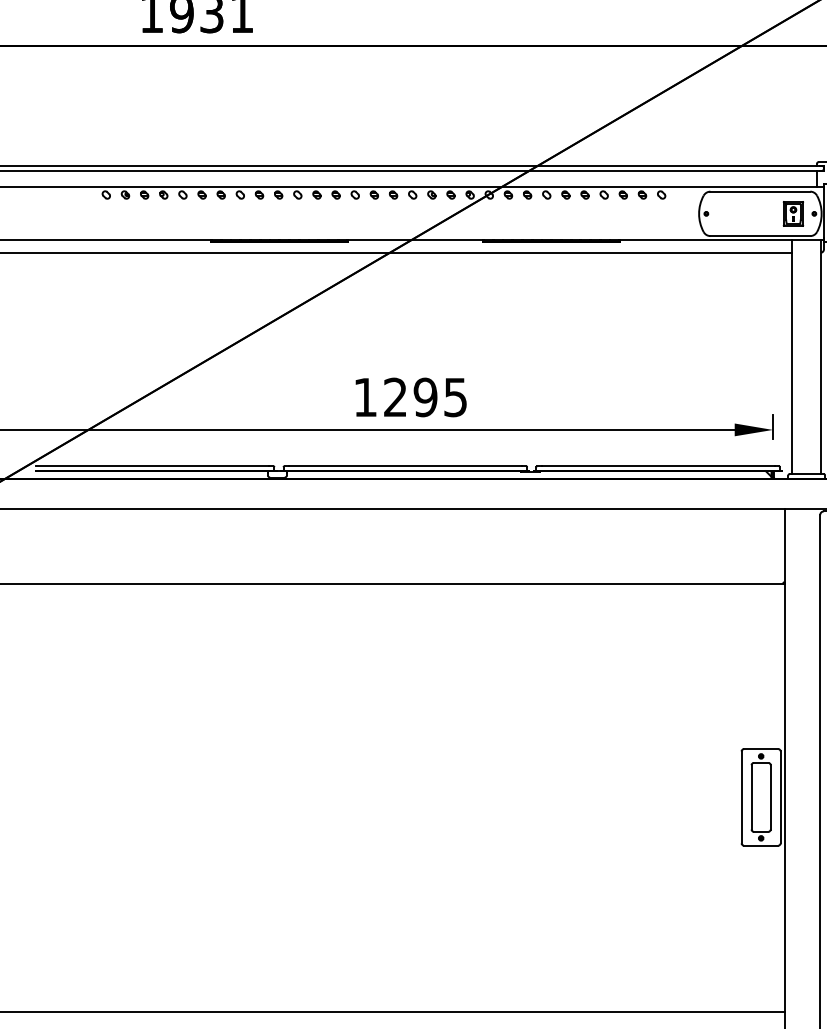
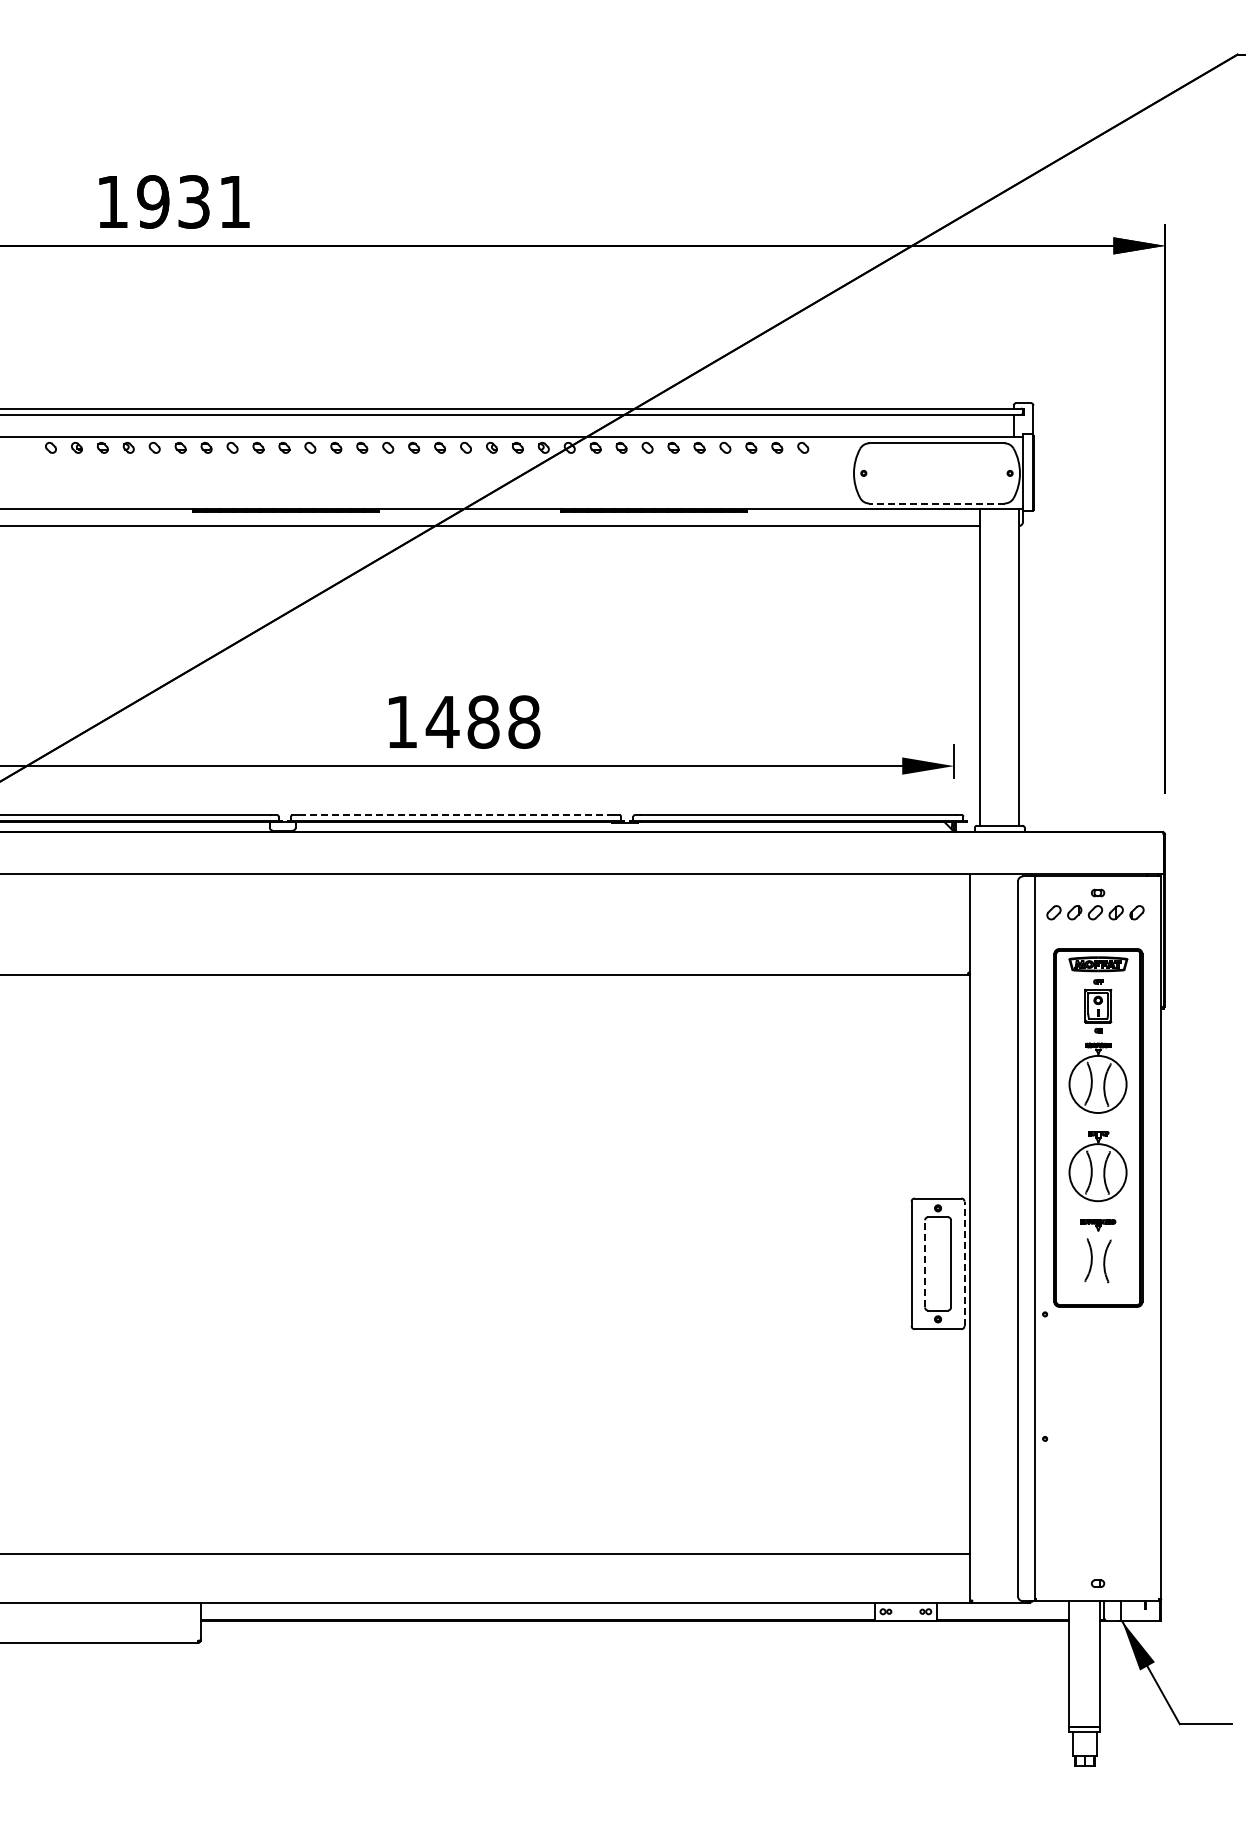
part: (793, 213) -> (981, 473), removed
line: (760, 236) -> (936, 503), solid -> dashed
text: (424, 397) -> (482, 721), 1295 -> 1488
line: (405, 466) -> (456, 815), solid -> dashed
line: (751, 797) -> (925, 1263), solid -> dashed
line: (780, 797) -> (964, 1263), solid -> dashed

